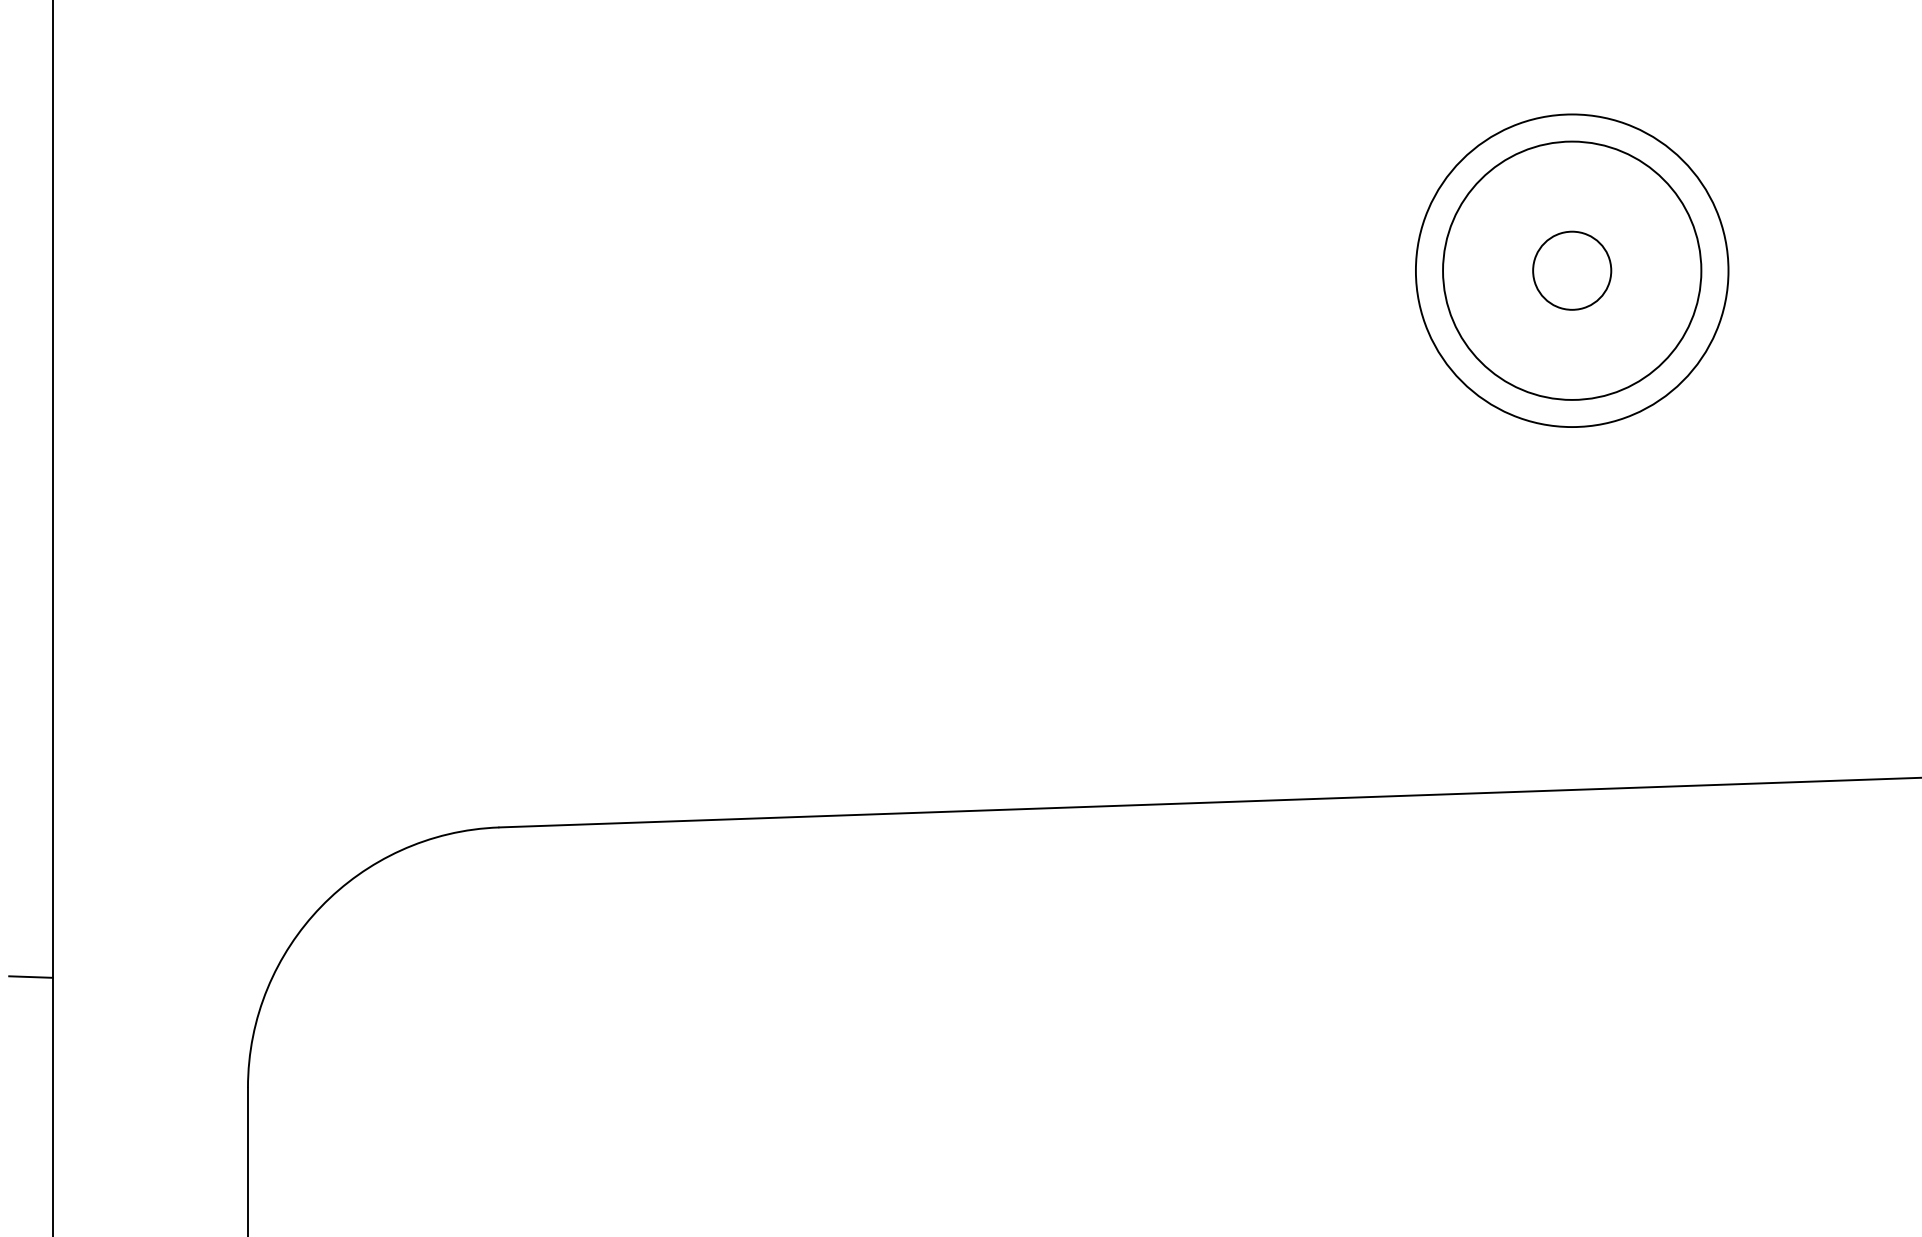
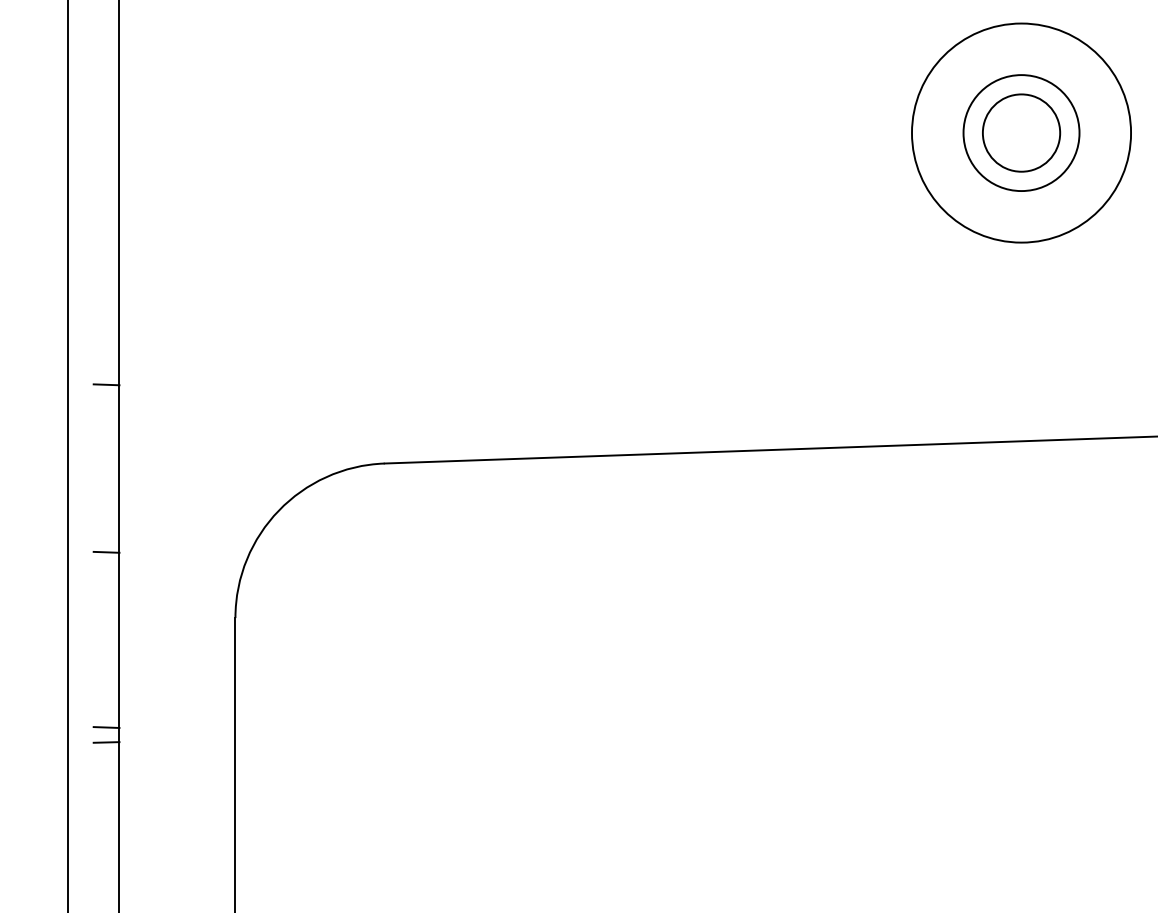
circle: (1572, 269) -> (1021, 132), size x1.43
circle: (1572, 269) -> (1021, 132), size x1.67
circle: (1572, 271) -> (1021, 133), size x0.62
line: (30, 694) -> (106, 384), added

